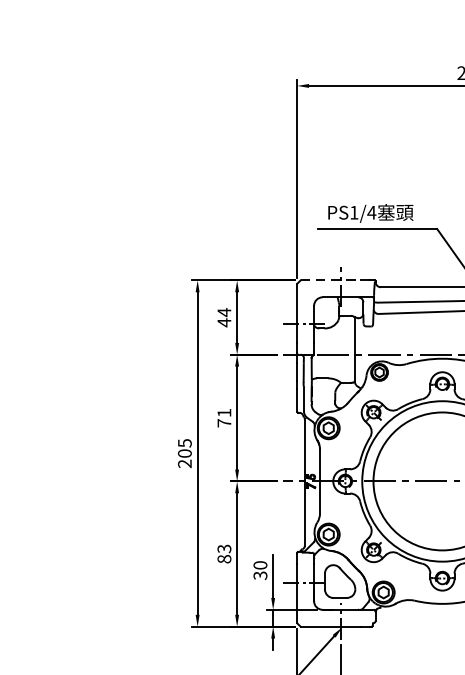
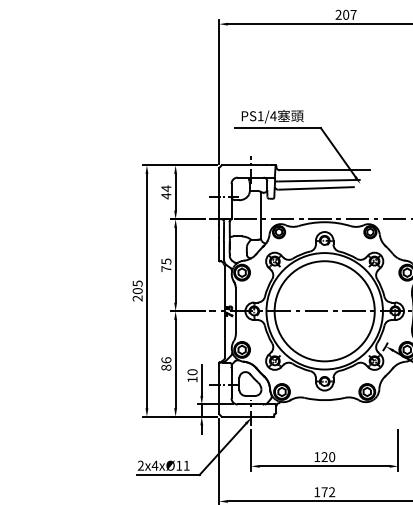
line: (330, 280) -> (243, 165), dashed -> solid
text: (224, 412) -> (166, 261), 71 -> 75
text: (224, 549) -> (166, 360), 83 -> 86
text: (260, 575) -> (192, 379), 30 -> 10

